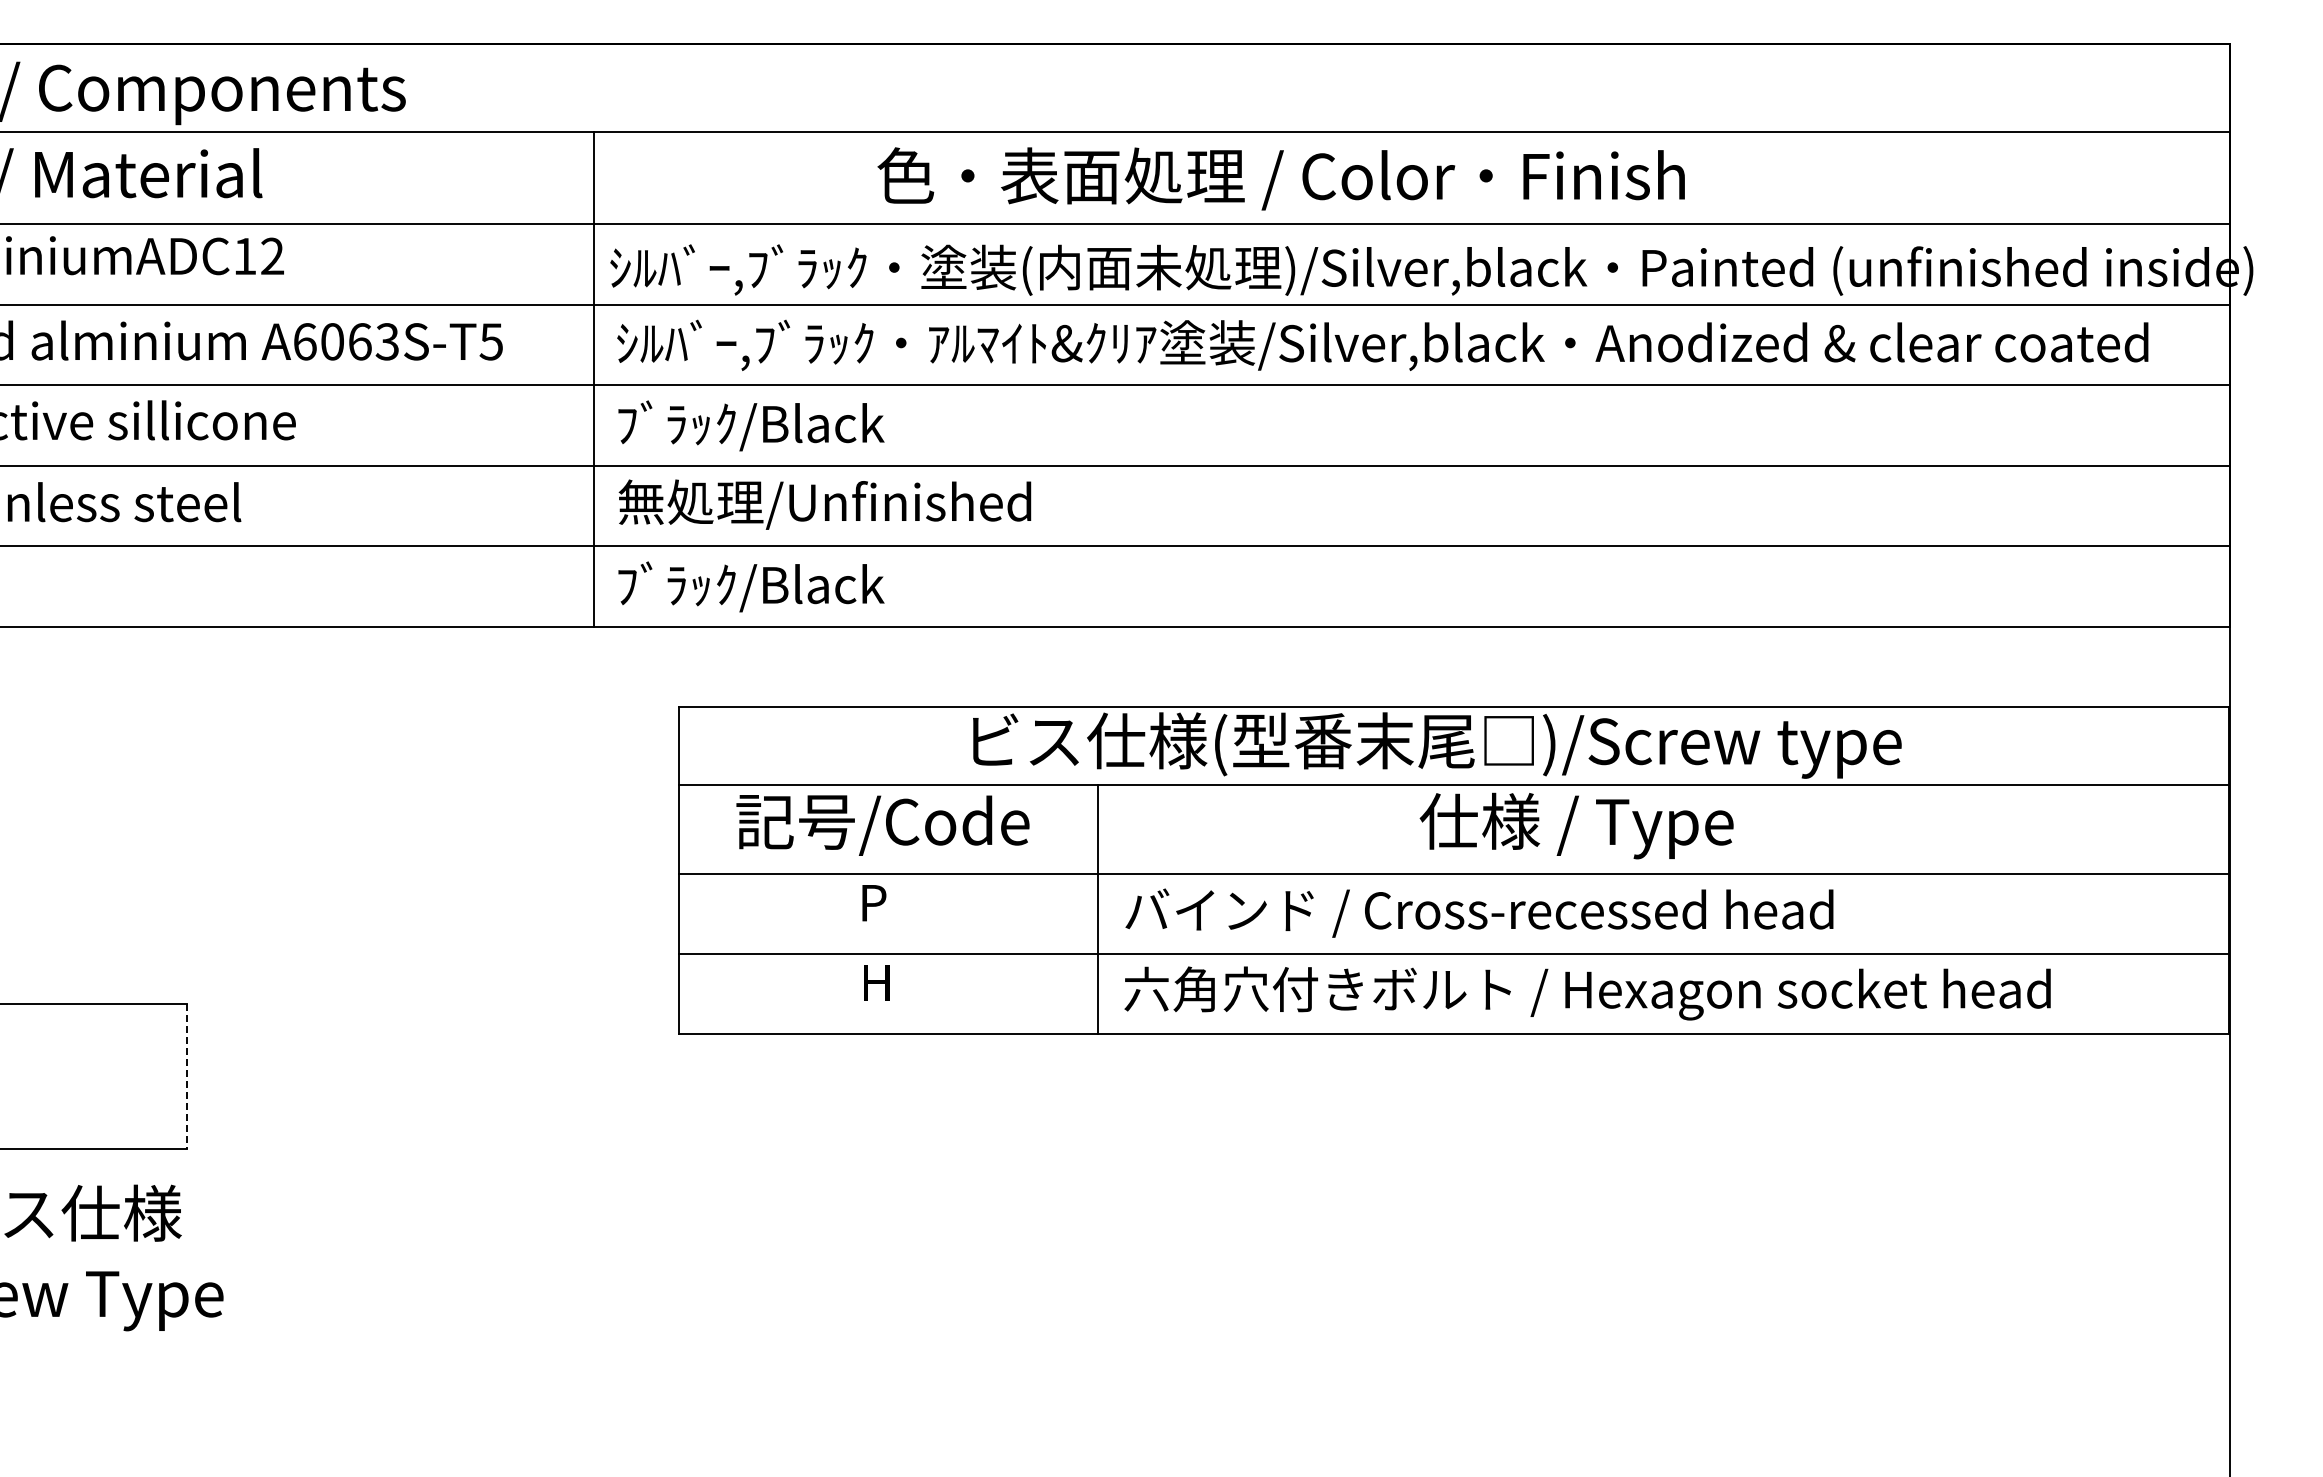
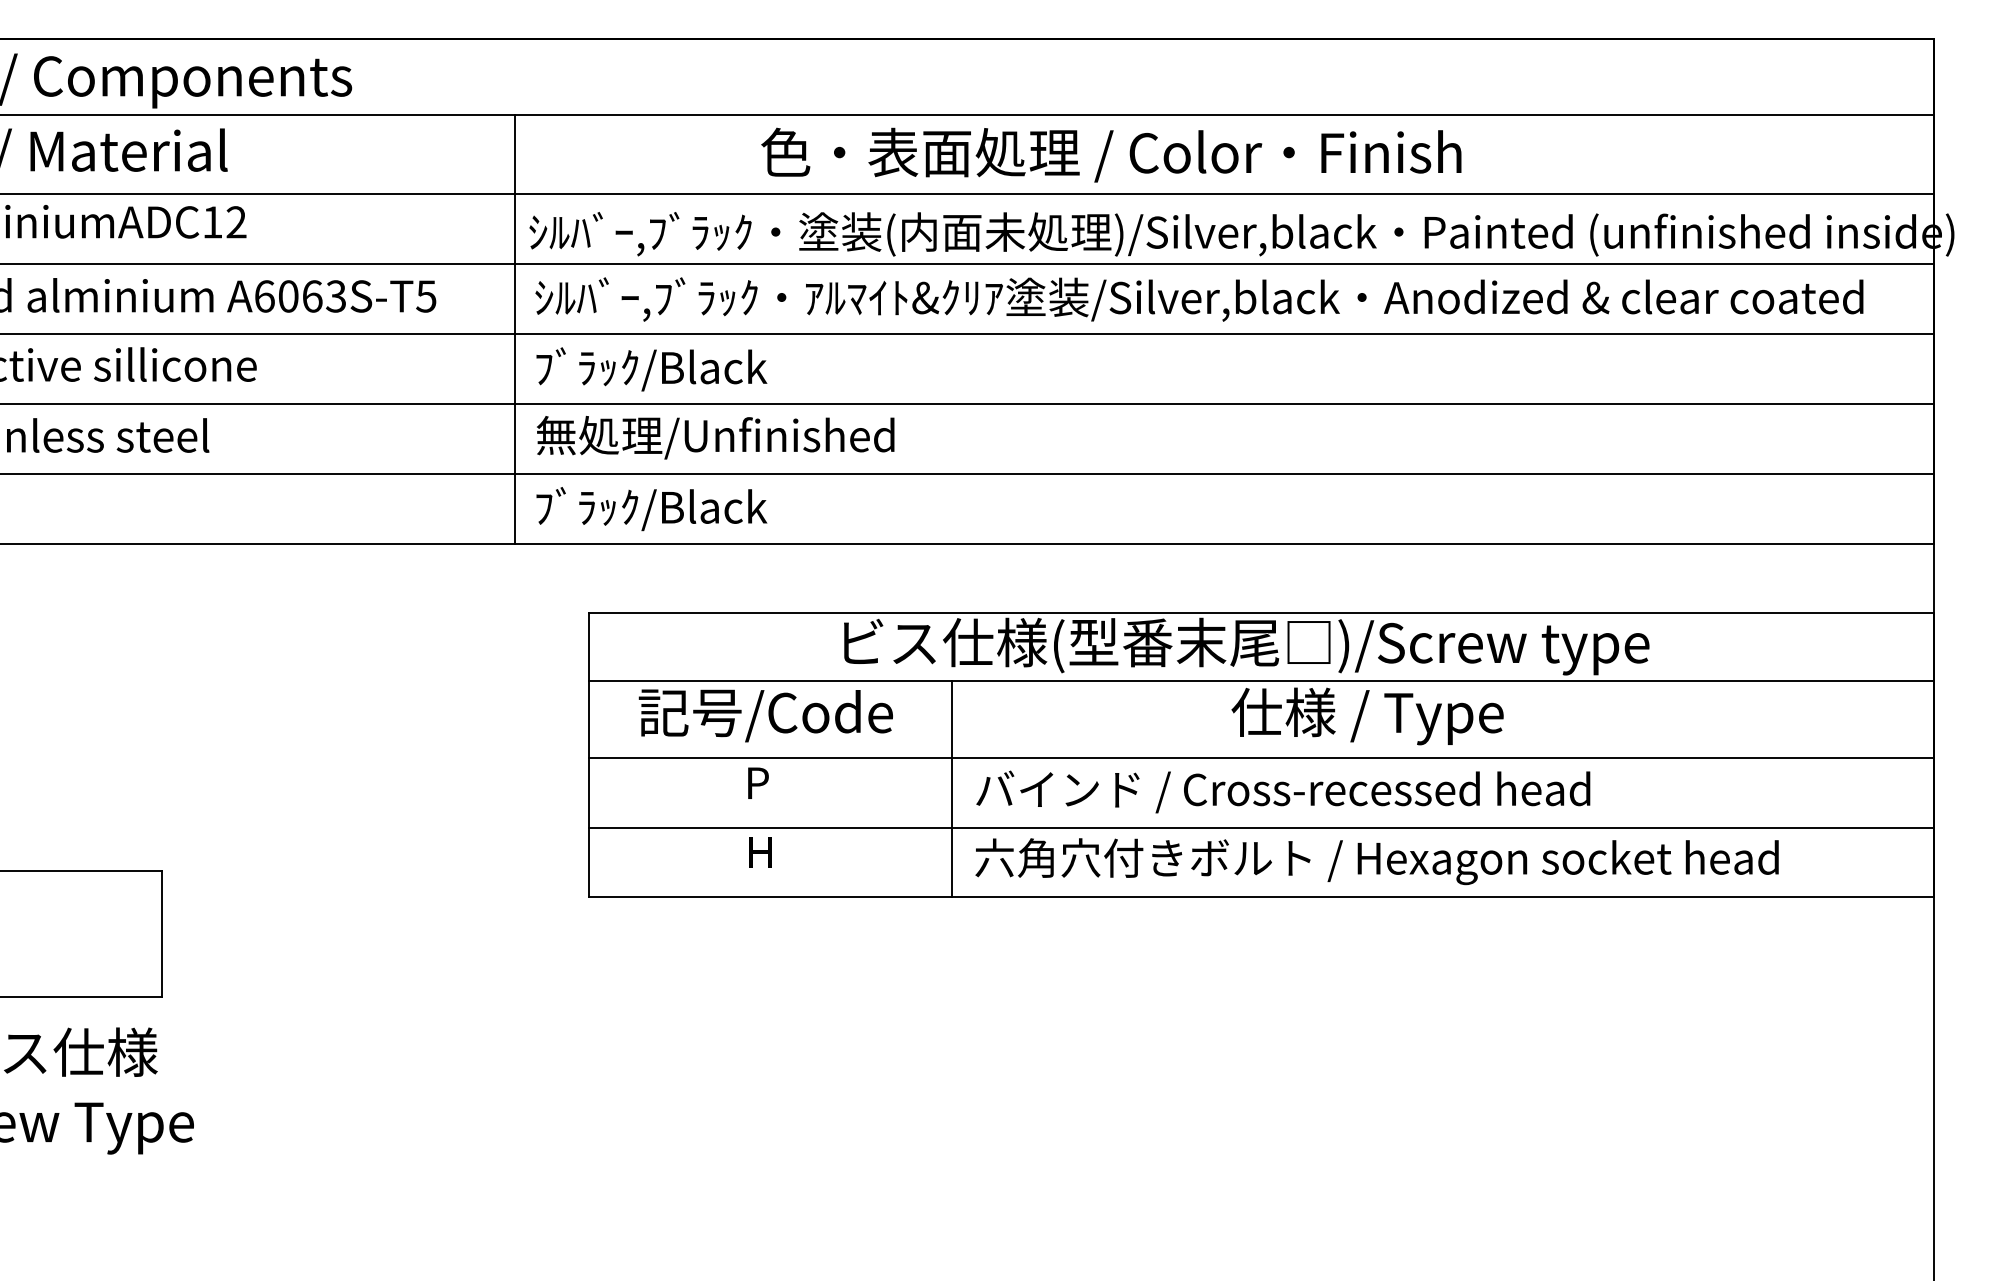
line: (186, 1076) -> (161, 933), dashed -> solid

